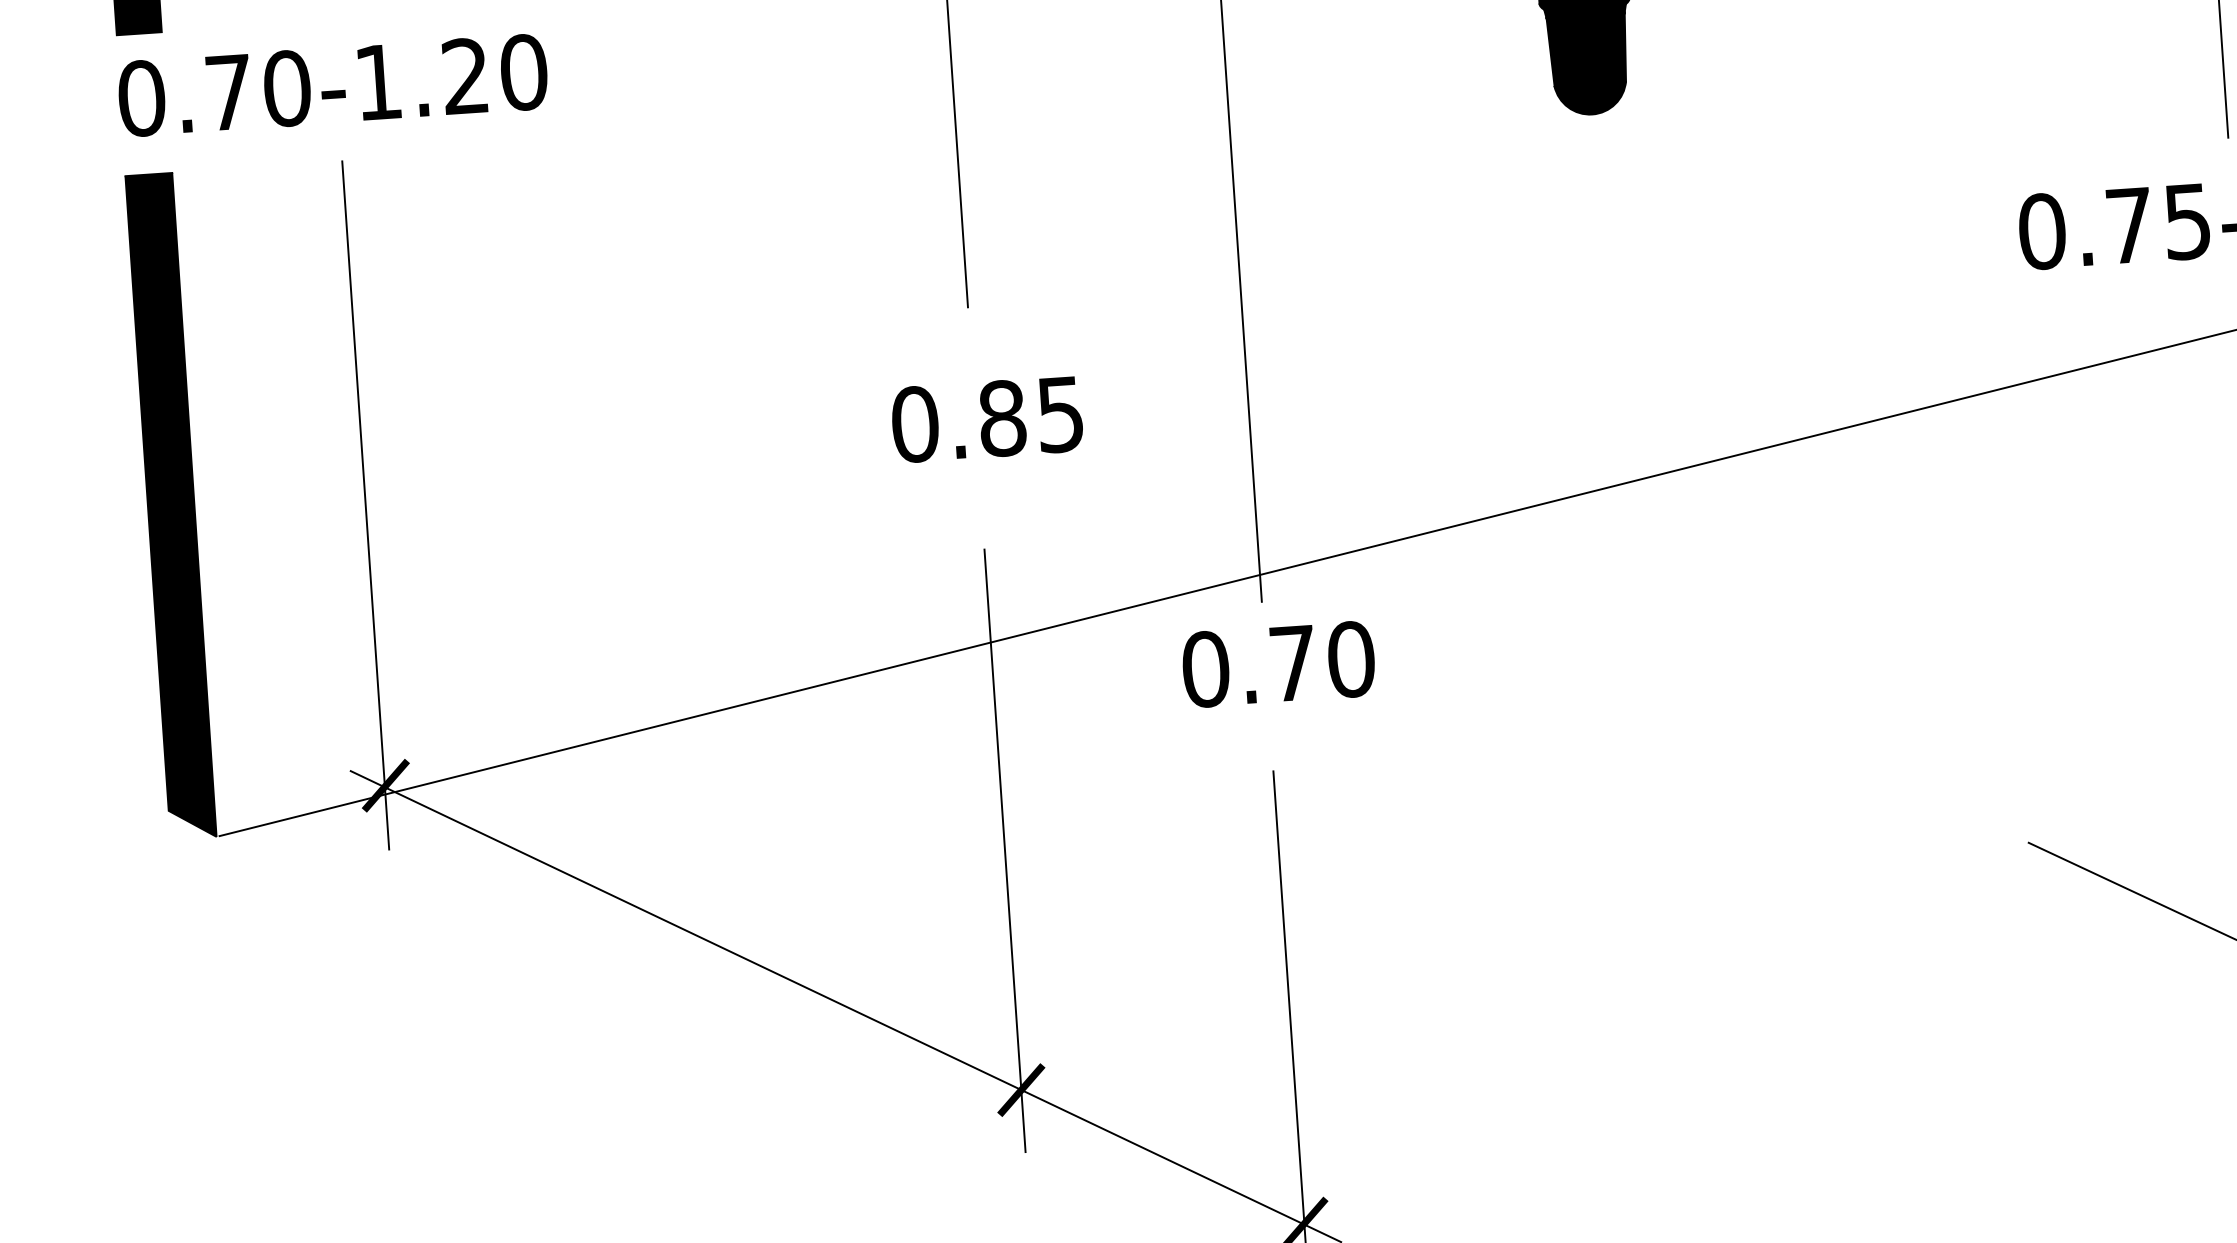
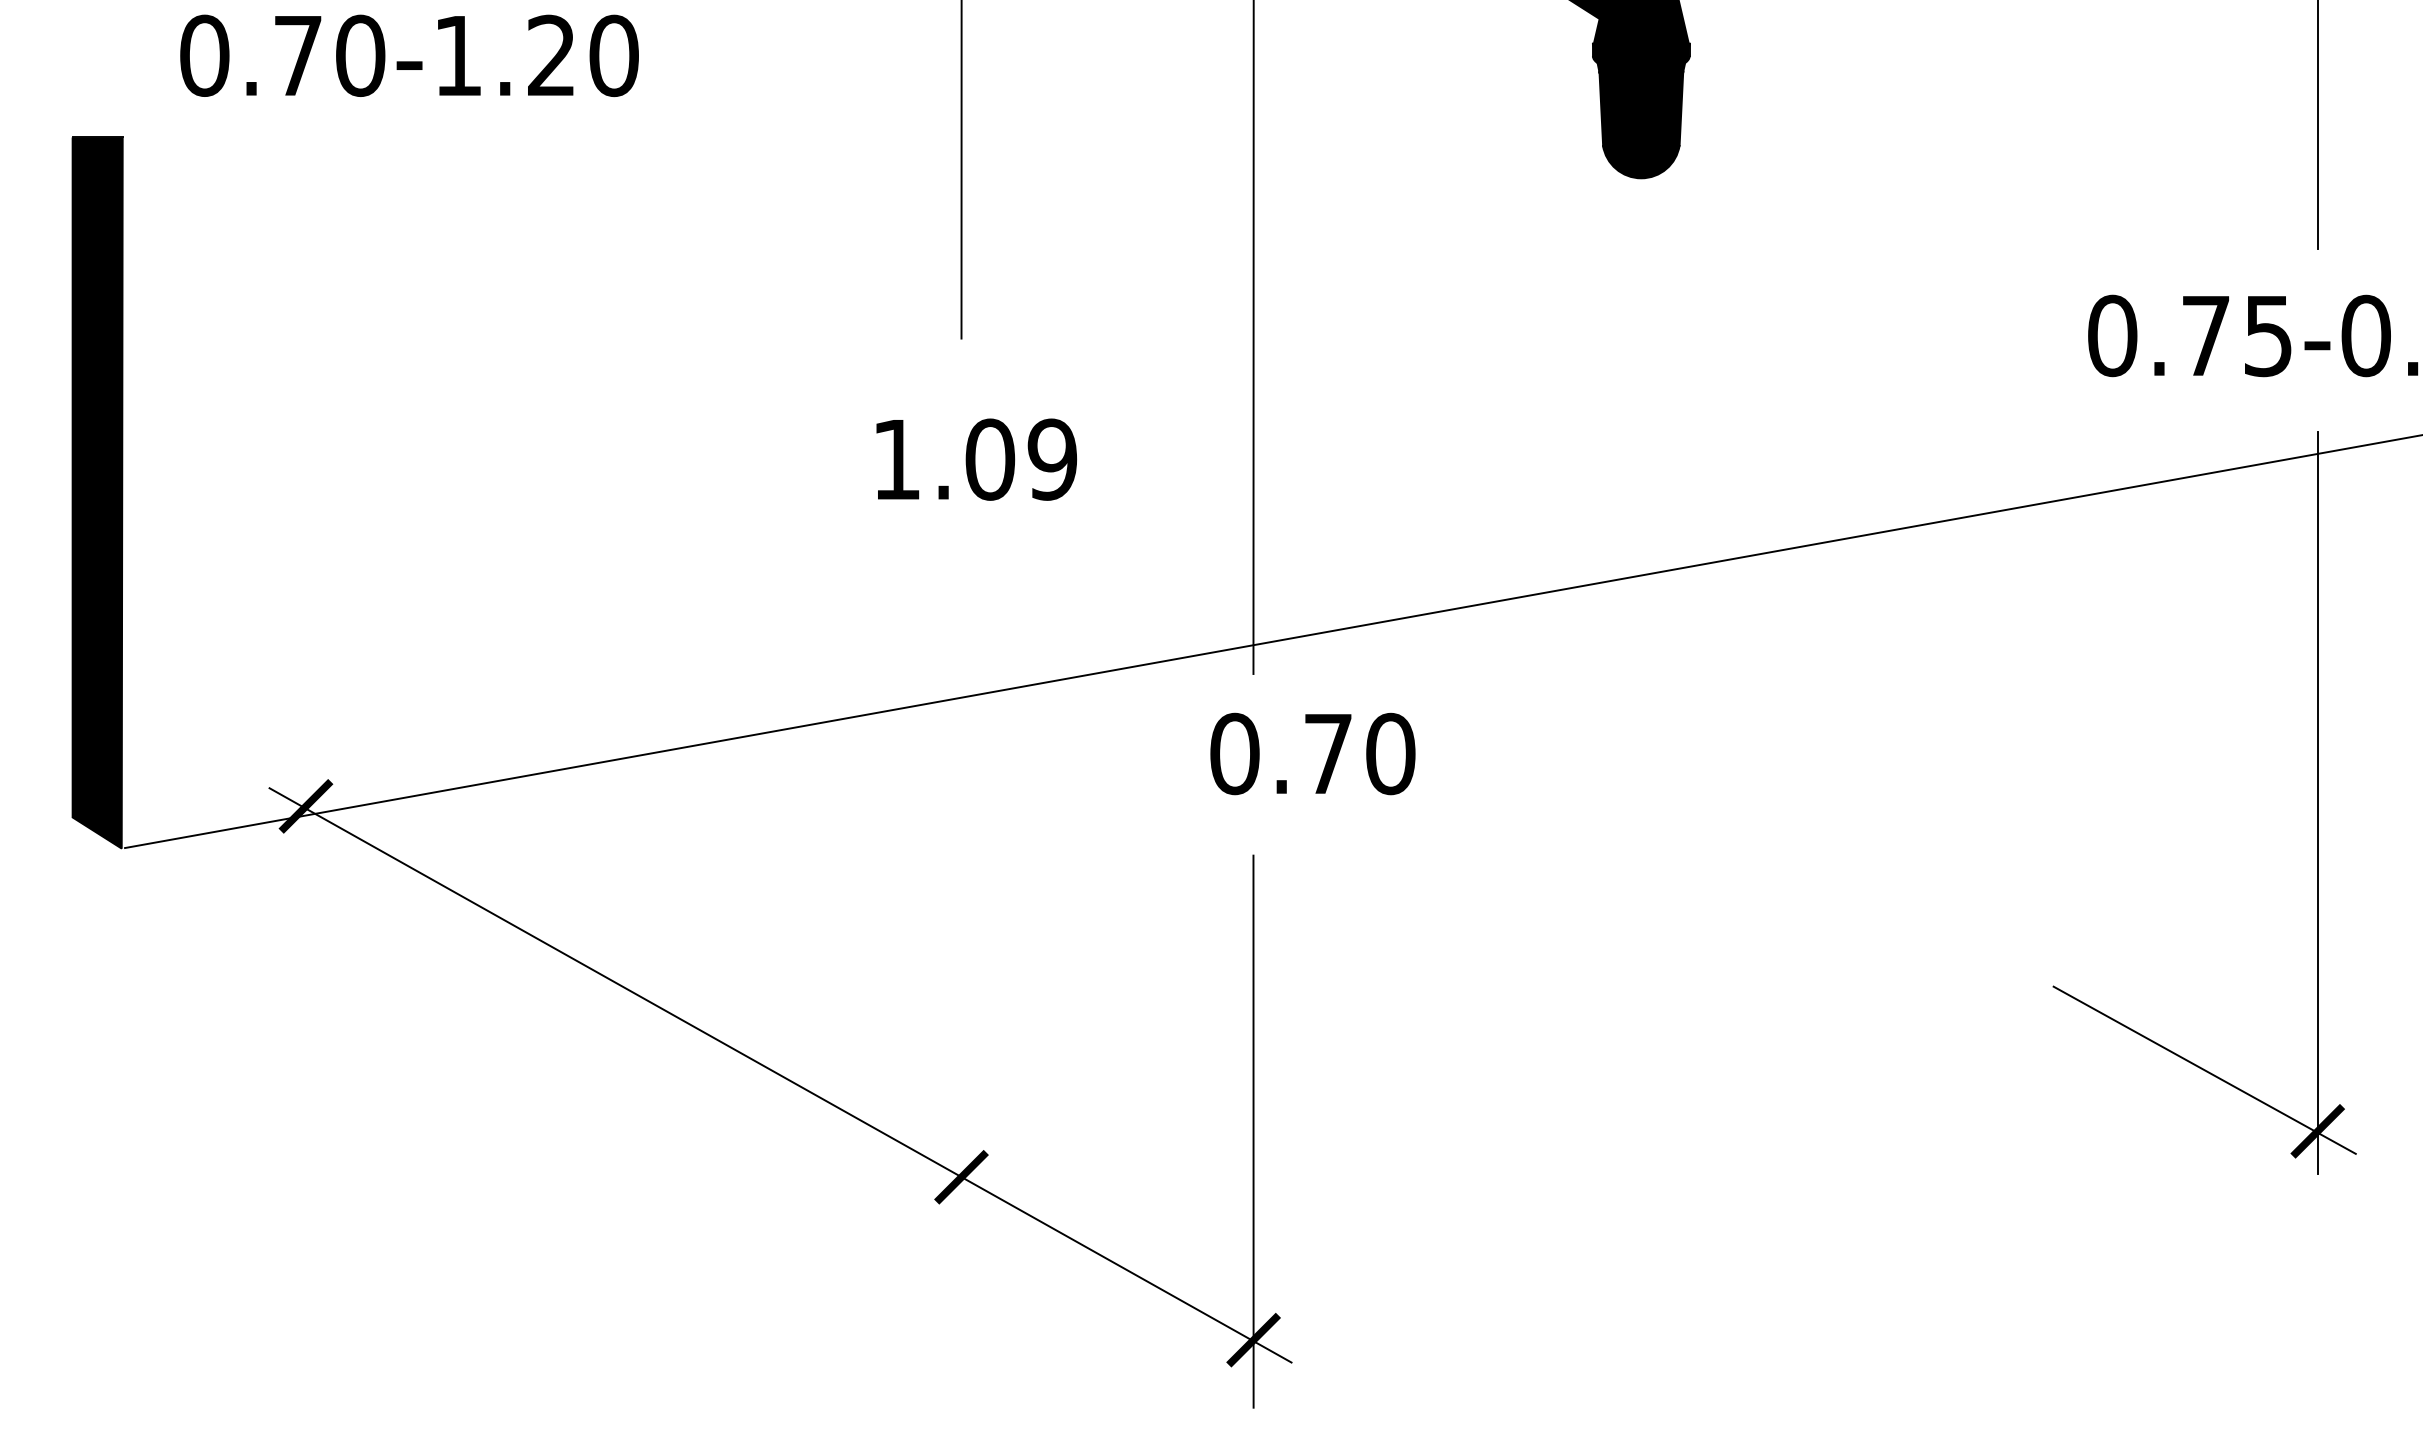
text: (332, 85) -> (409, 55), moved
text: (987, 419) -> (974, 459), 0.85 -> 1.09
line: (365, 504) -> (304, 505), removed
text: (1278, 664) -> (1312, 753), moved
line: (1005, 850) -> (961, 920), removed

